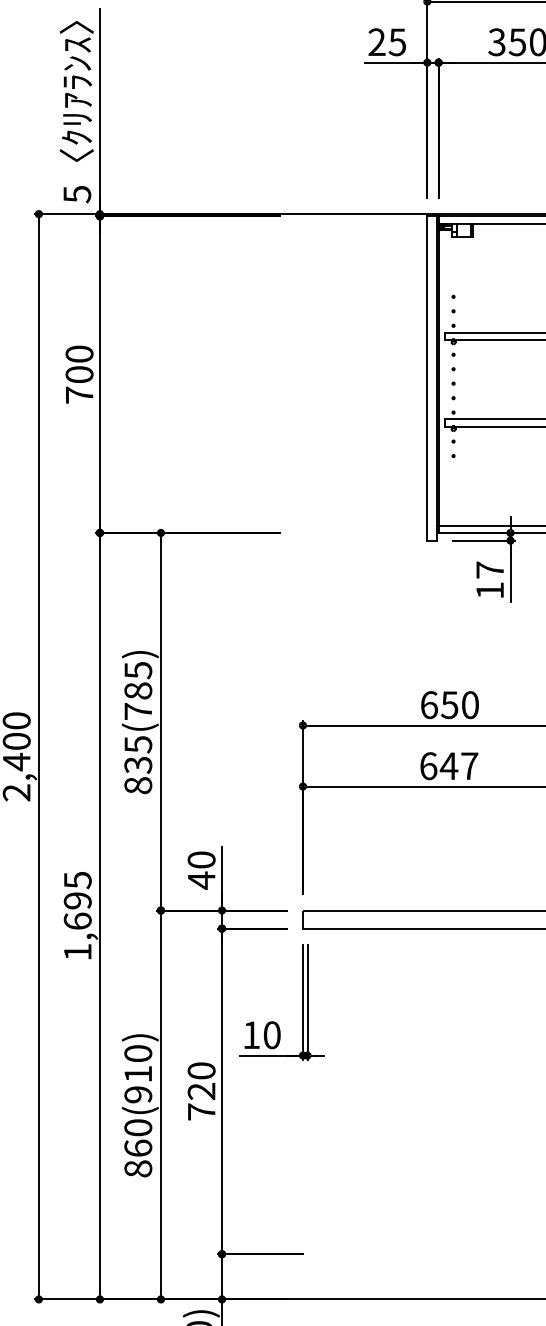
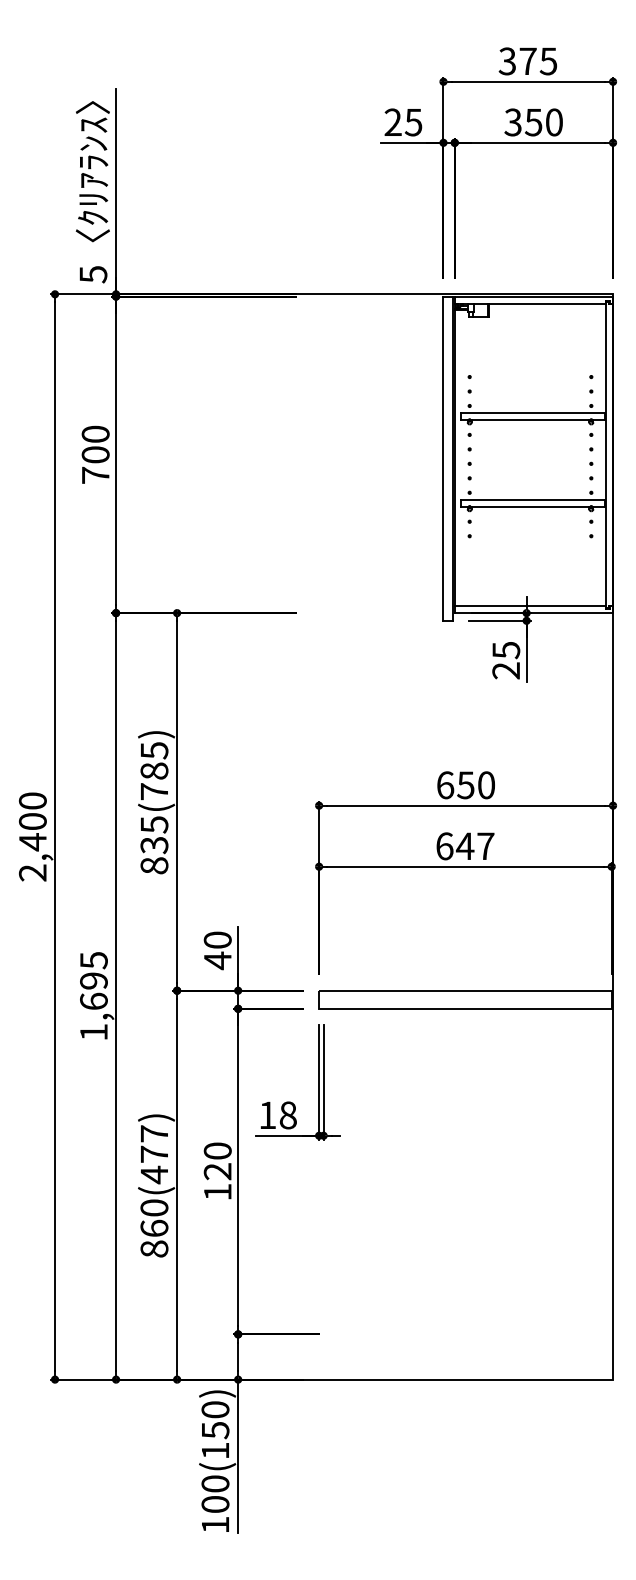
text: (490, 580) -> (506, 660), 17 -> 25
text: (271, 1035) -> (287, 1115), 10 -> 18
text: (138, 1074) -> (154, 1154), 860(910) -> 860(477)
text: (201, 1111) -> (217, 1191), 720 -> 120

